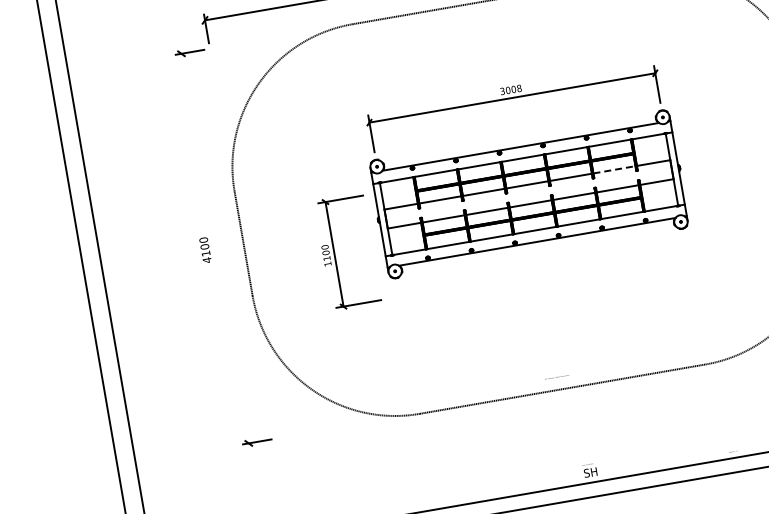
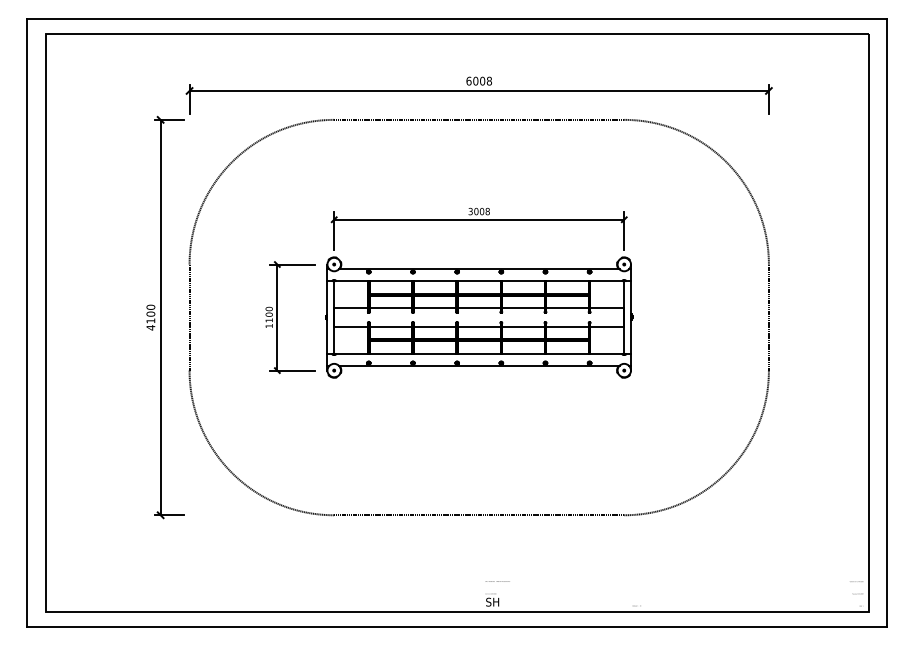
line: (615, 169) -> (568, 307), dashed -> solid
line: (214, 248) -> (160, 317), added
part: (334, 254) -> (277, 317), moved
text: (556, 377) -> (497, 581), moved

